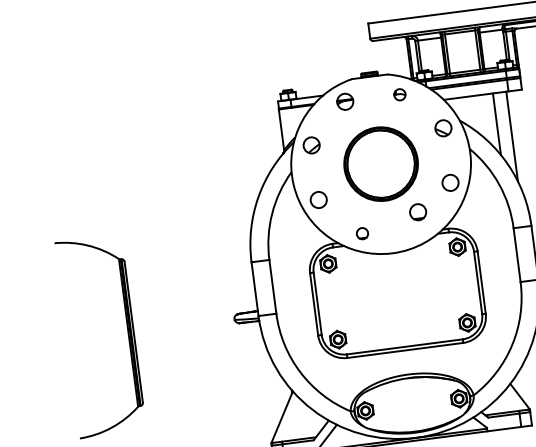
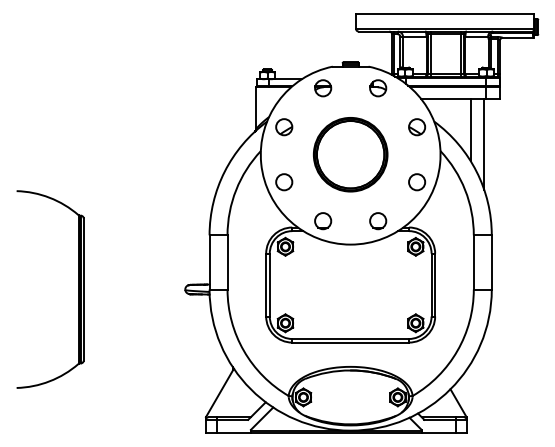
part: (400, 94) -> (378, 88), size x1.43
circle: (418, 212) -> (378, 221), moved
circle: (362, 233) -> (323, 221), size x1.43

